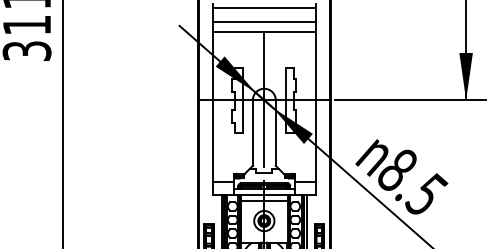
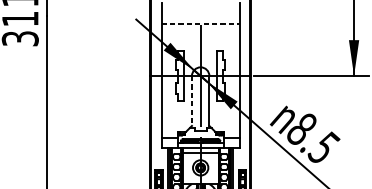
line: (264, 8) -> (200, 6), removed
line: (264, 22) -> (200, 16), removed
line: (264, 31) -> (200, 23), solid -> dashed
line: (252, 133) -> (191, 101), solid -> dashed

